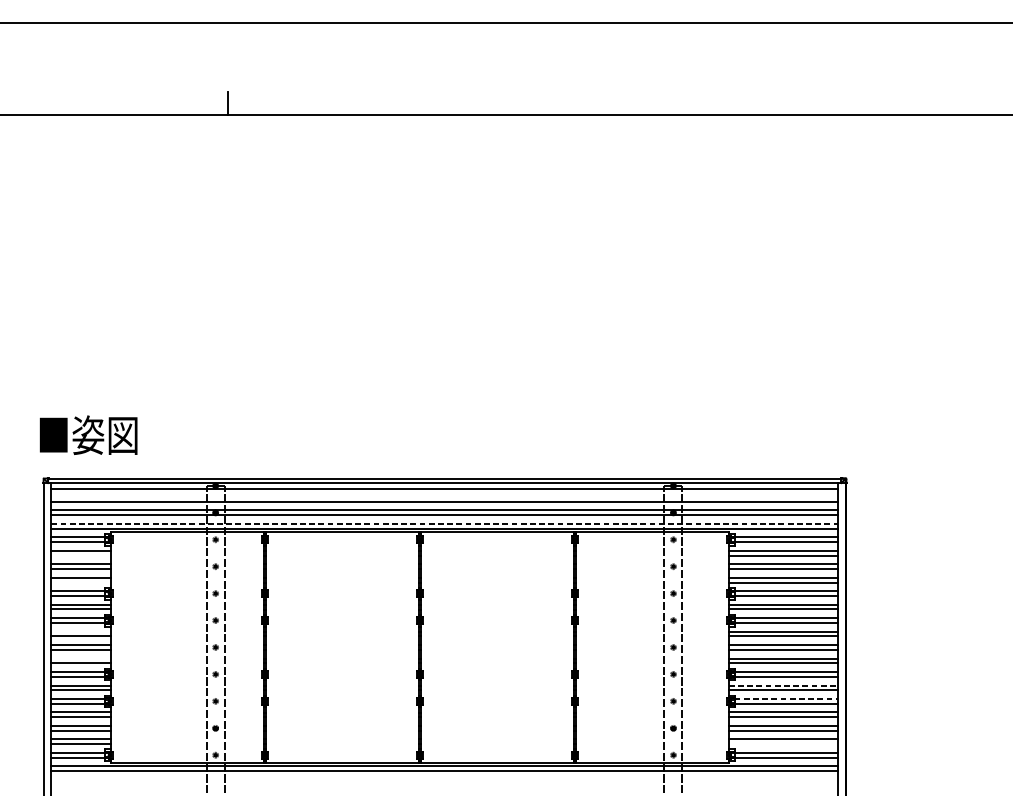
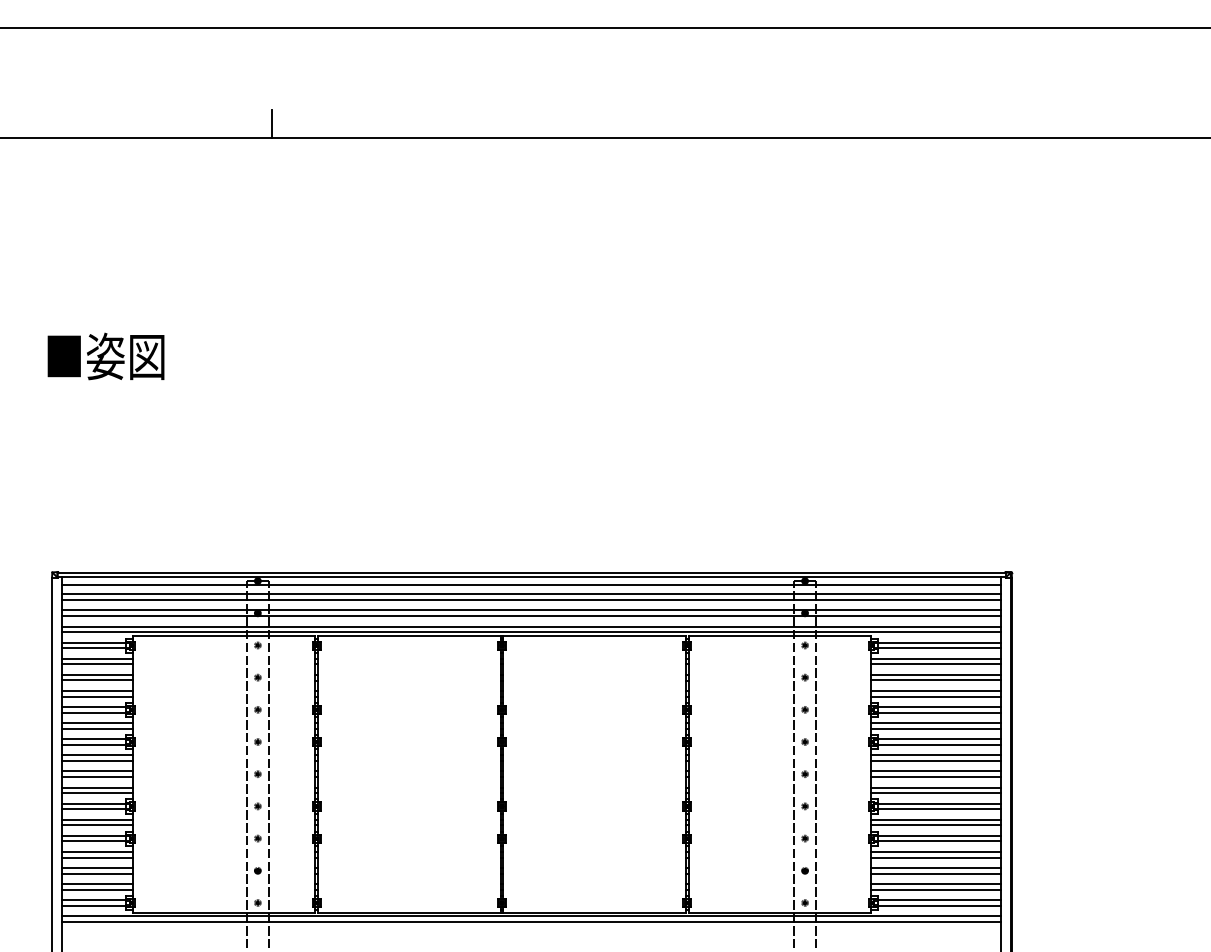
text: (88, 435) -> (105, 356), moved
line: (444, 497) -> (531, 594), added
line: (444, 523) -> (531, 626), dashed -> solid
line: (80, 555) -> (96, 664), added
line: (80, 582) -> (96, 696), added
line: (80, 631) -> (96, 755), added
line: (80, 658) -> (96, 787), added
line: (783, 685) -> (936, 819), dashed -> solid
line: (785, 698) -> (939, 835), dashed -> solid
line: (783, 743) -> (936, 889), added

